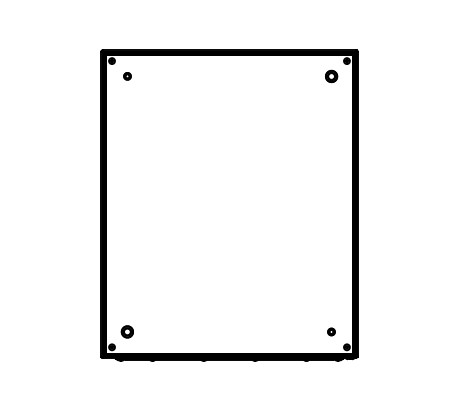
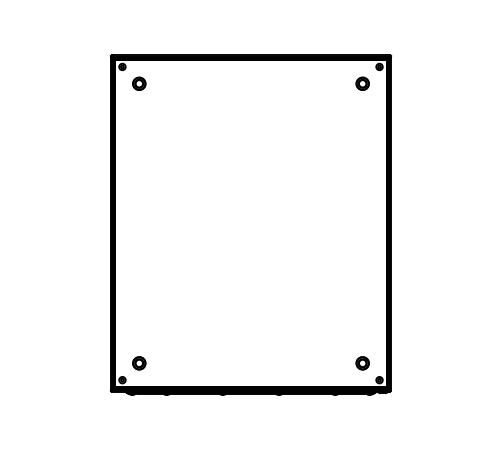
part: (127, 76) -> (139, 83), size x1.67
part: (331, 332) -> (362, 363), size x1.67

